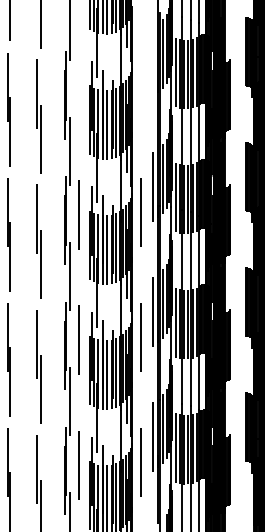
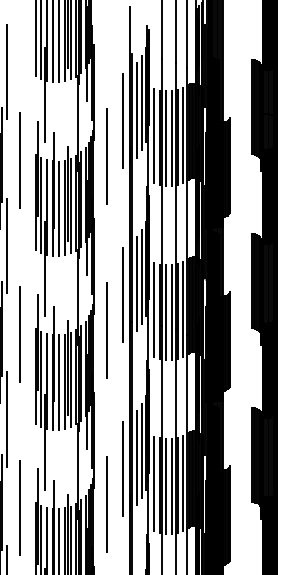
line: (153, 61) -> (123, 120), added
line: (141, 87) -> (106, 156), added
line: (79, 89) -> (20, 159), added

